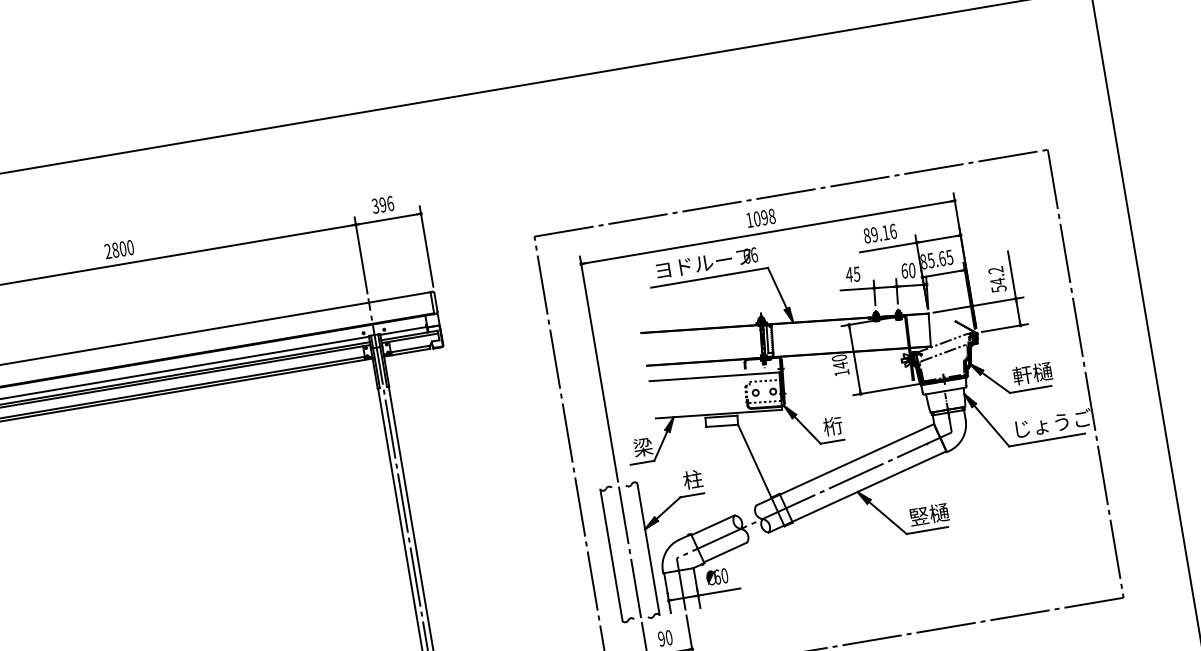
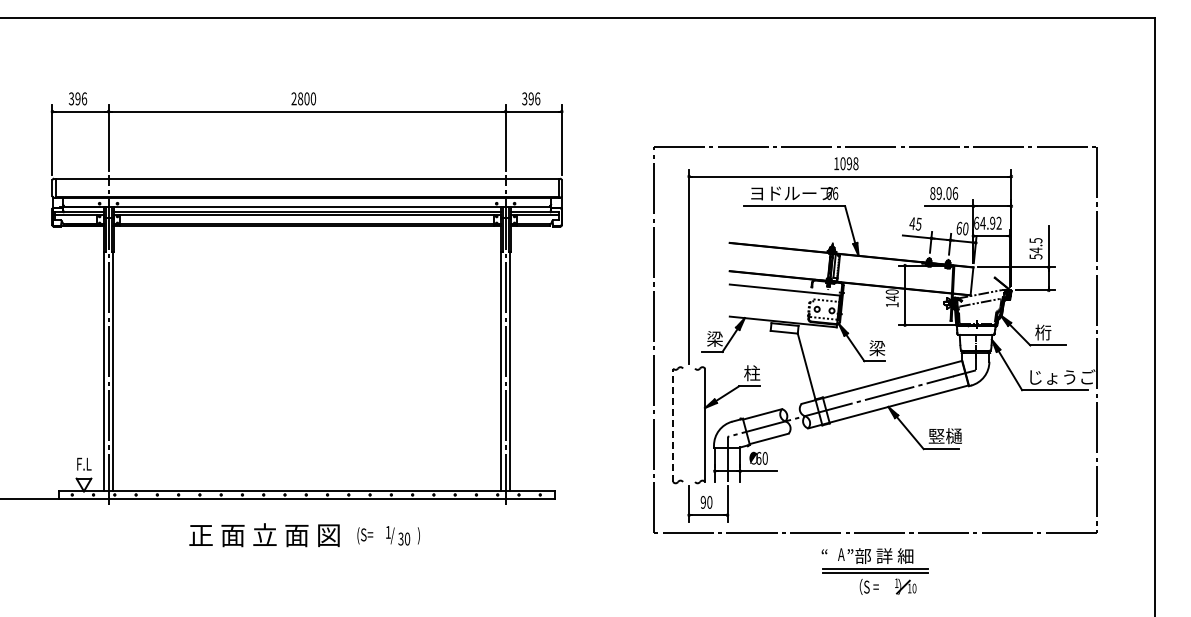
text: (885, 232) -> (948, 193), 89.16 -> 89.06
text: (936, 258) -> (987, 222), 85.65 -> 64.92
text: (995, 270) -> (1035, 240), 54.2 -> 54.5
text: (1031, 373) -> (1051, 332), 軒樋 -> 桁
text: (833, 426) -> (877, 348), 桁 -> 梁
line: (630, 551) -> (689, 424), removed
line: (611, 555) -> (673, 425), solid -> dashed

